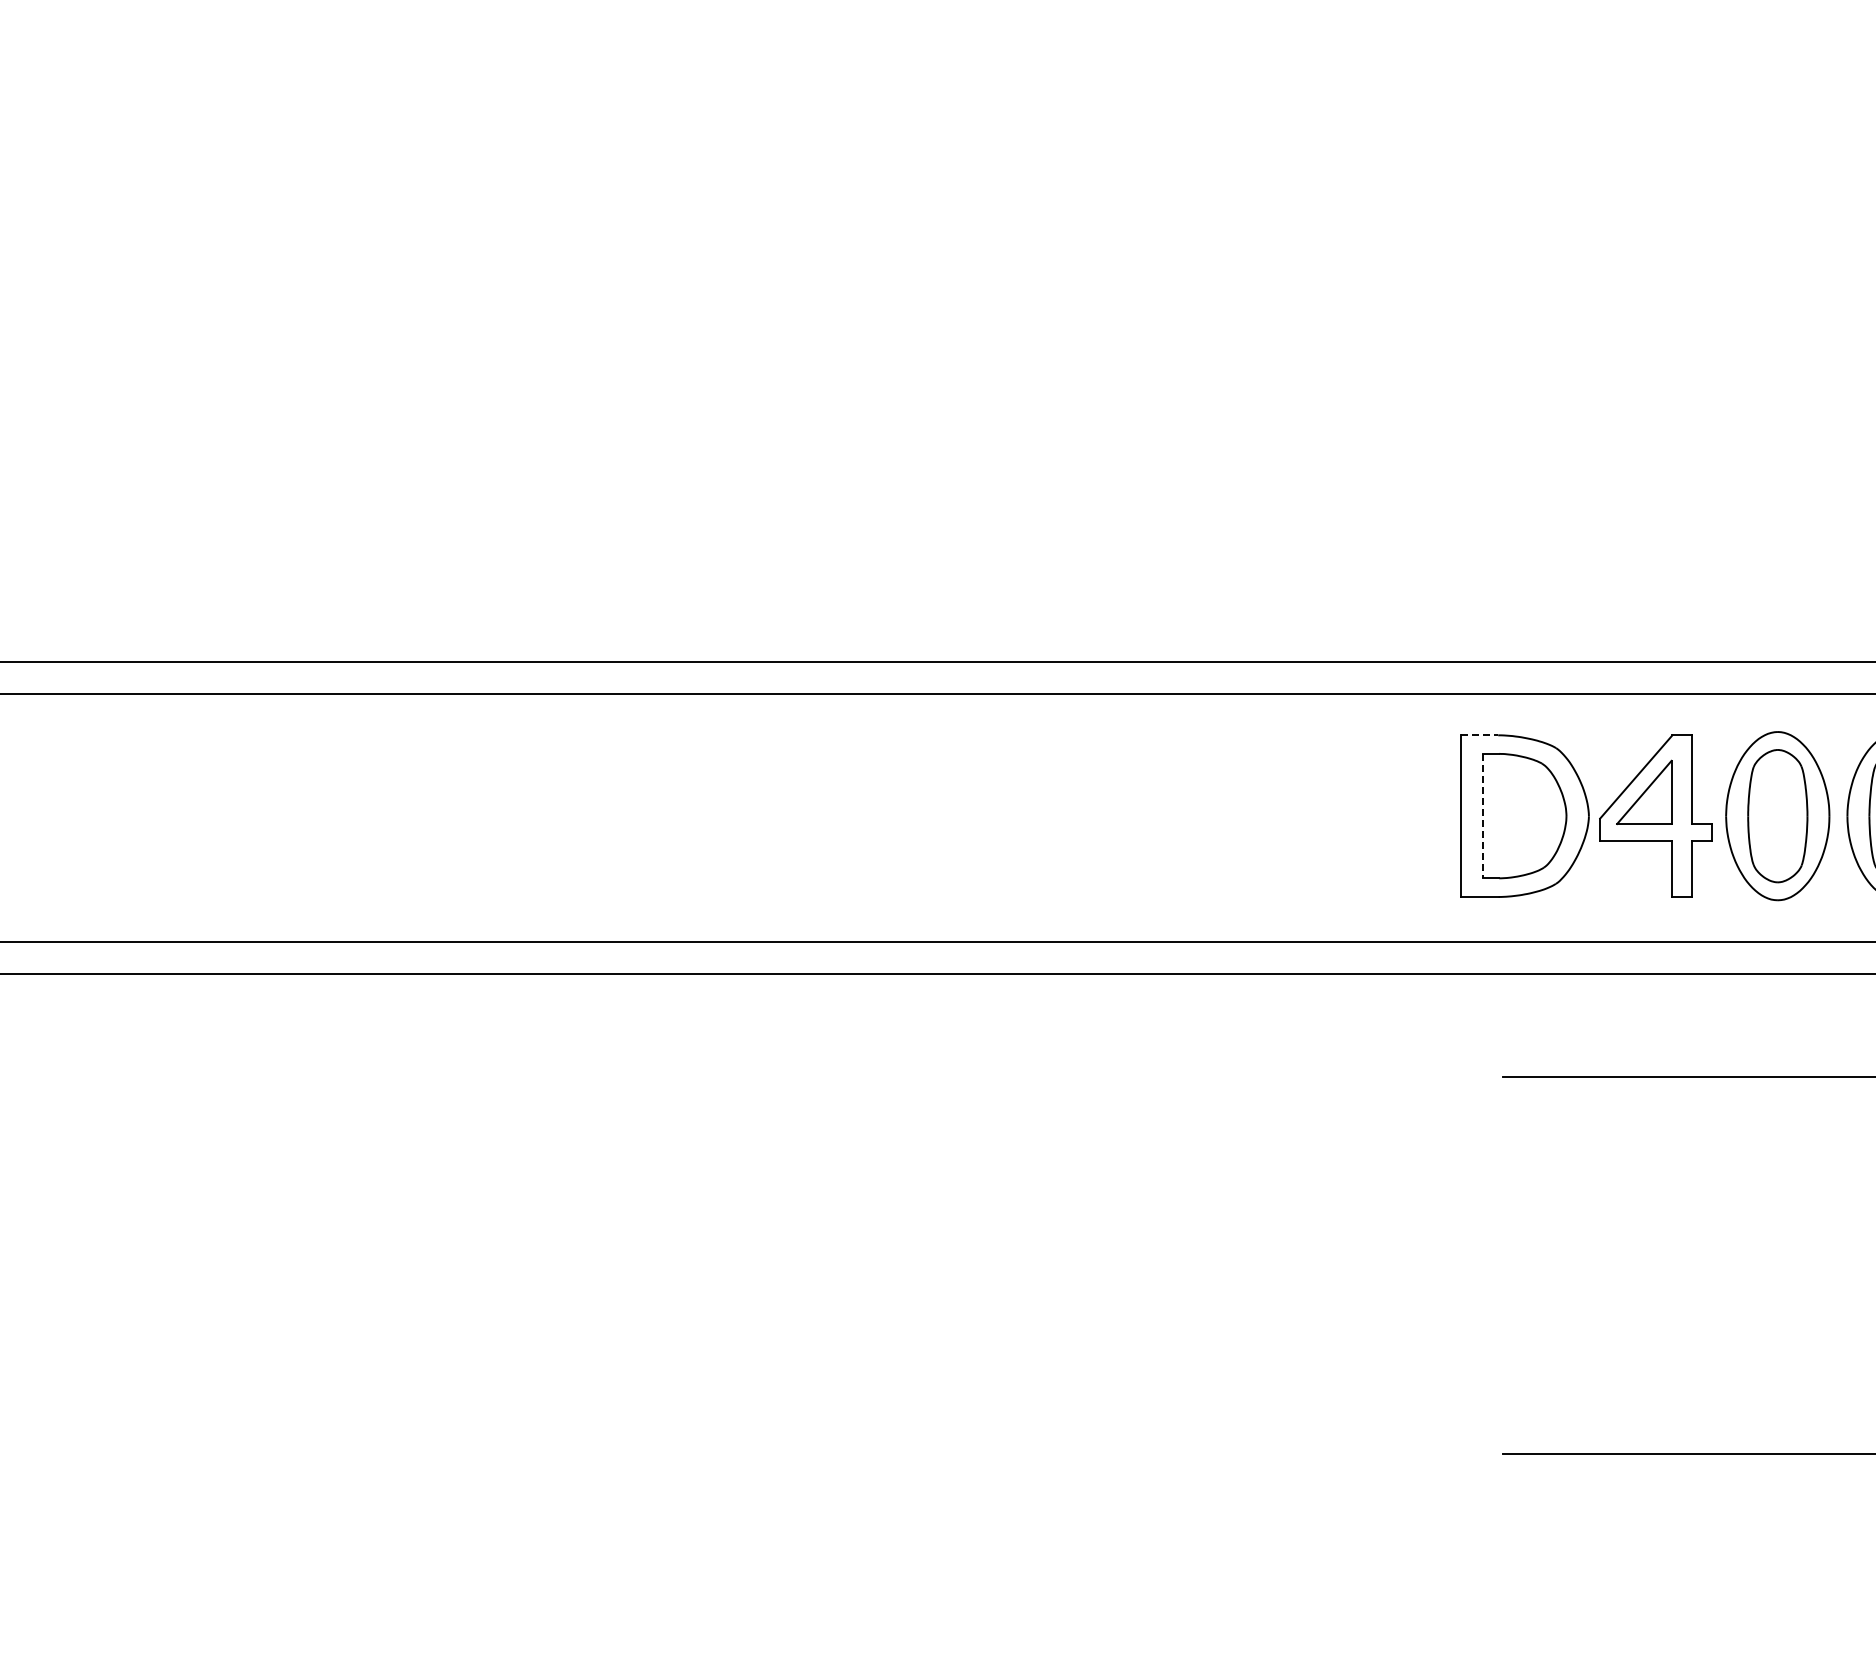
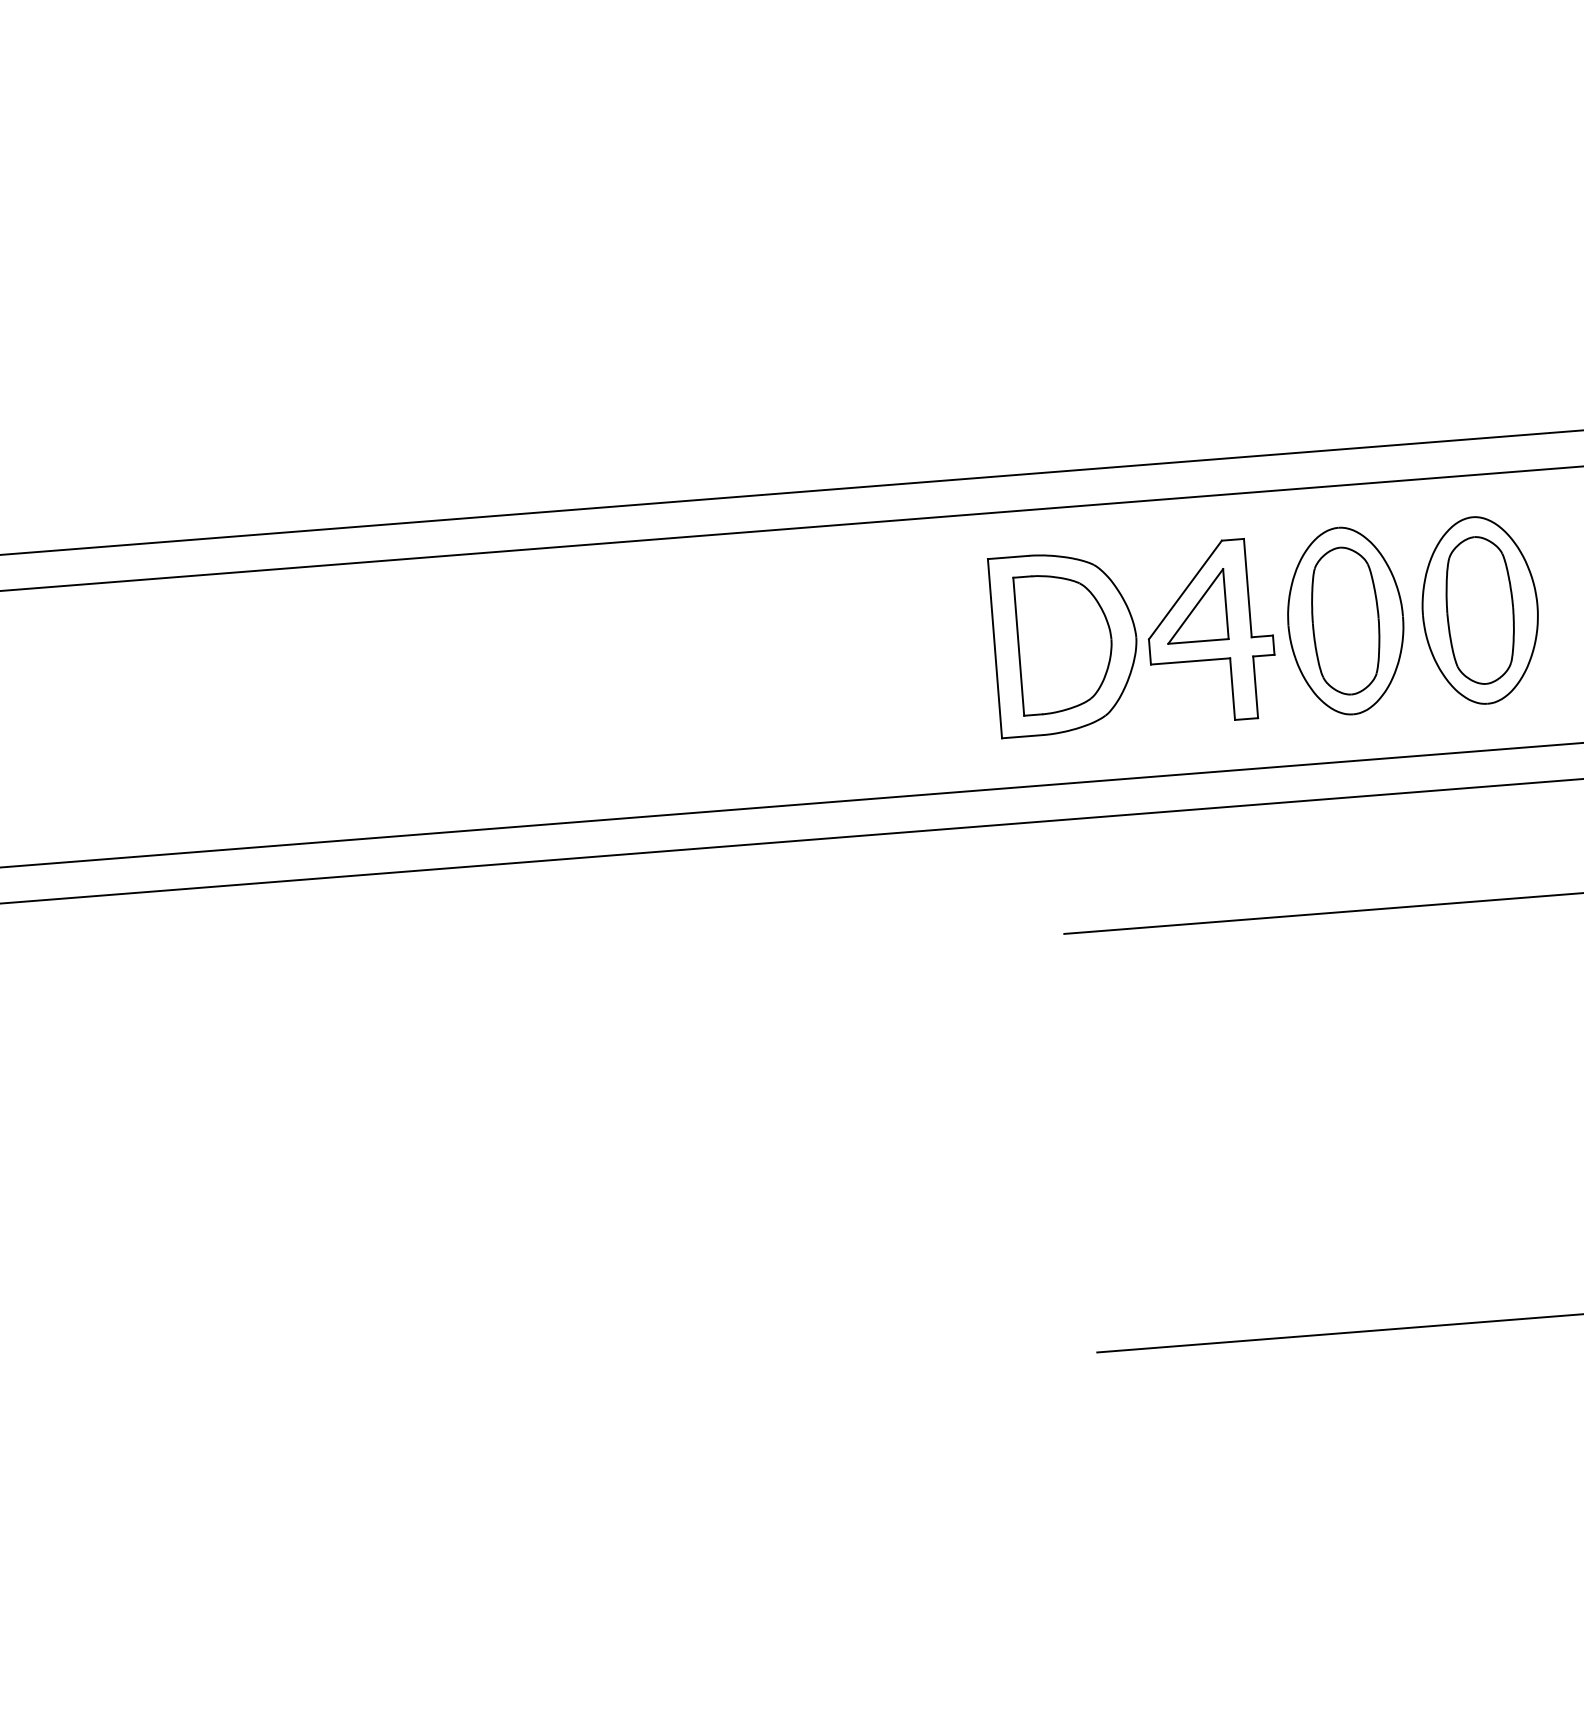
line: (1480, 735) -> (1009, 557), dashed -> solid
line: (1482, 816) -> (1018, 647), dashed -> solid

